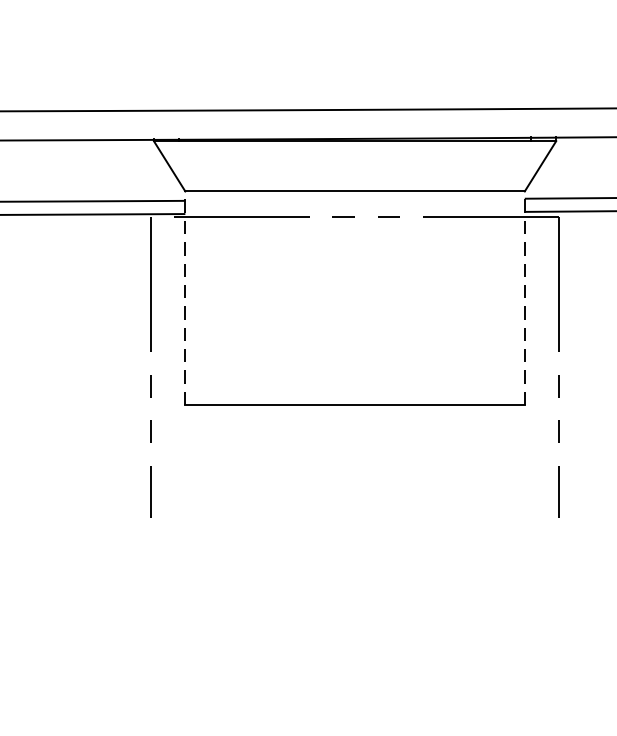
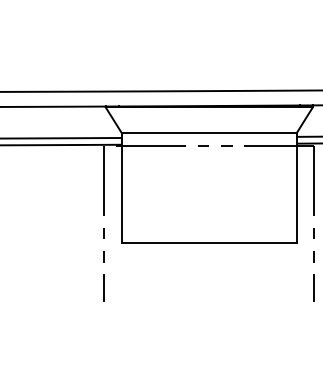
line: (184, 296) -> (121, 187), dashed -> solid
line: (524, 296) -> (296, 187), dashed -> solid

